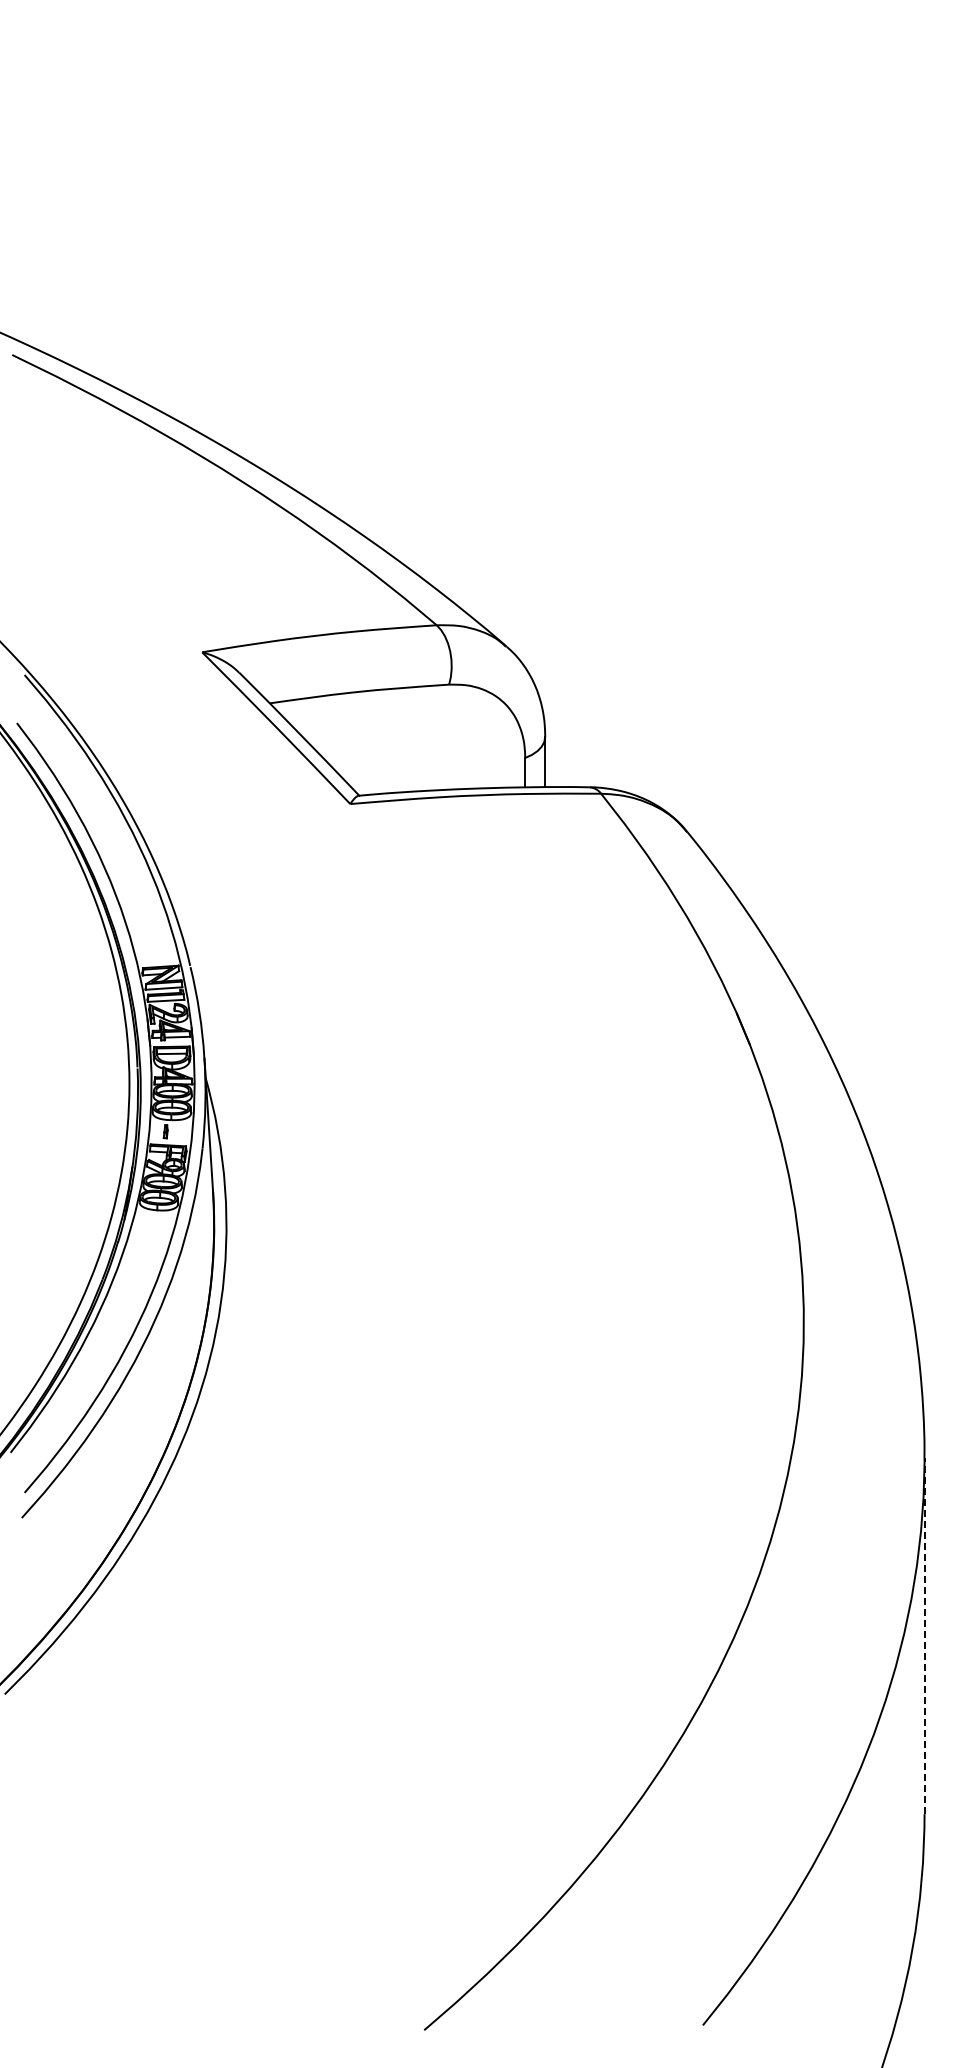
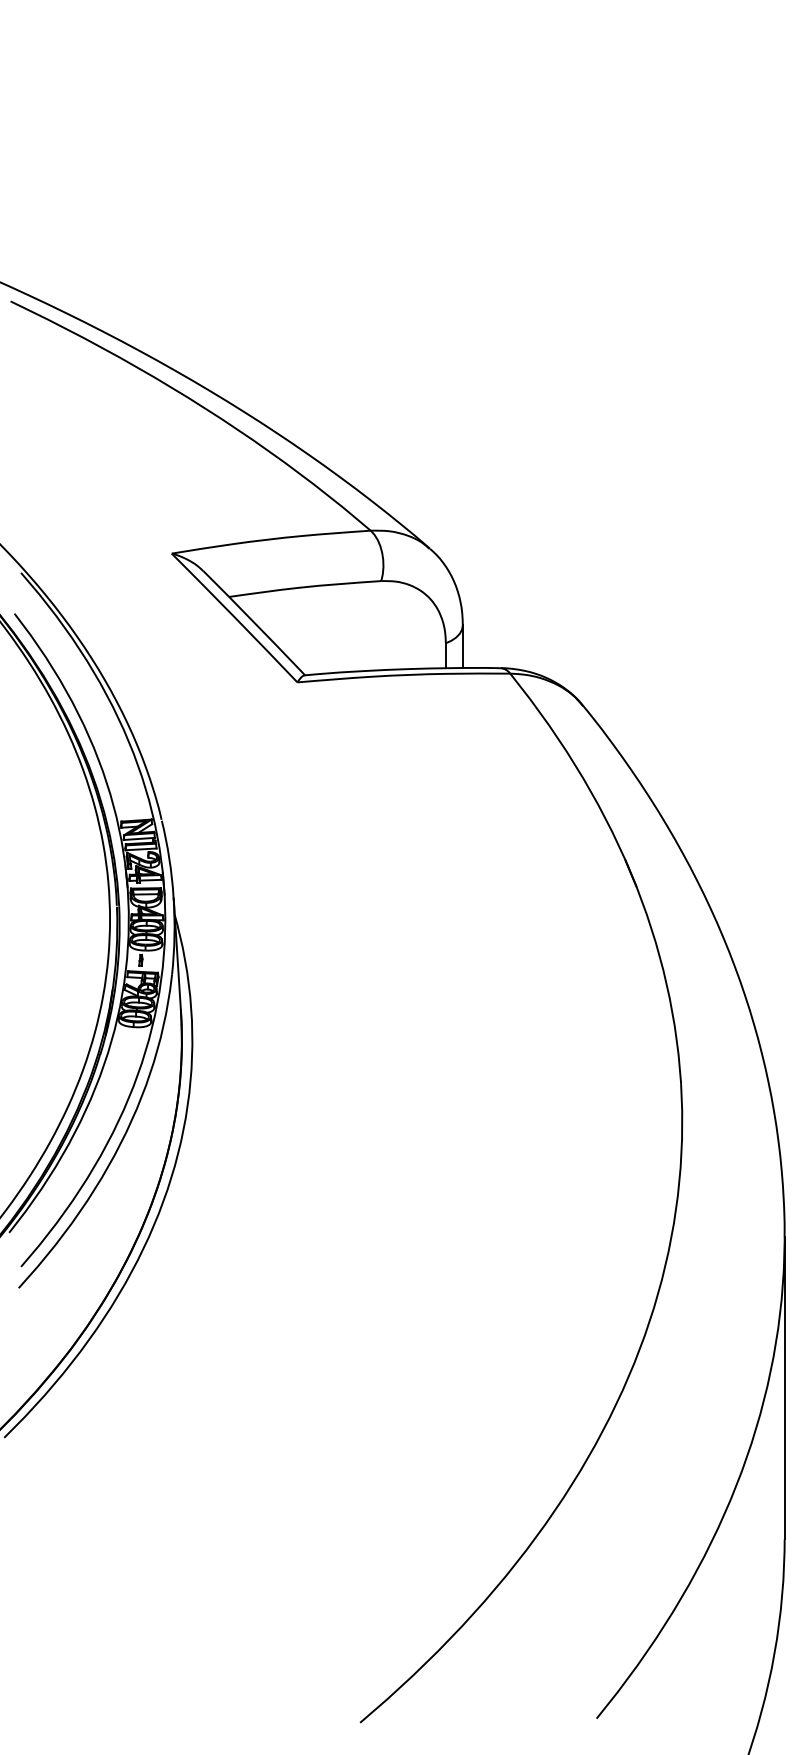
line: (924, 1635) -> (784, 1387), dashed -> solid

